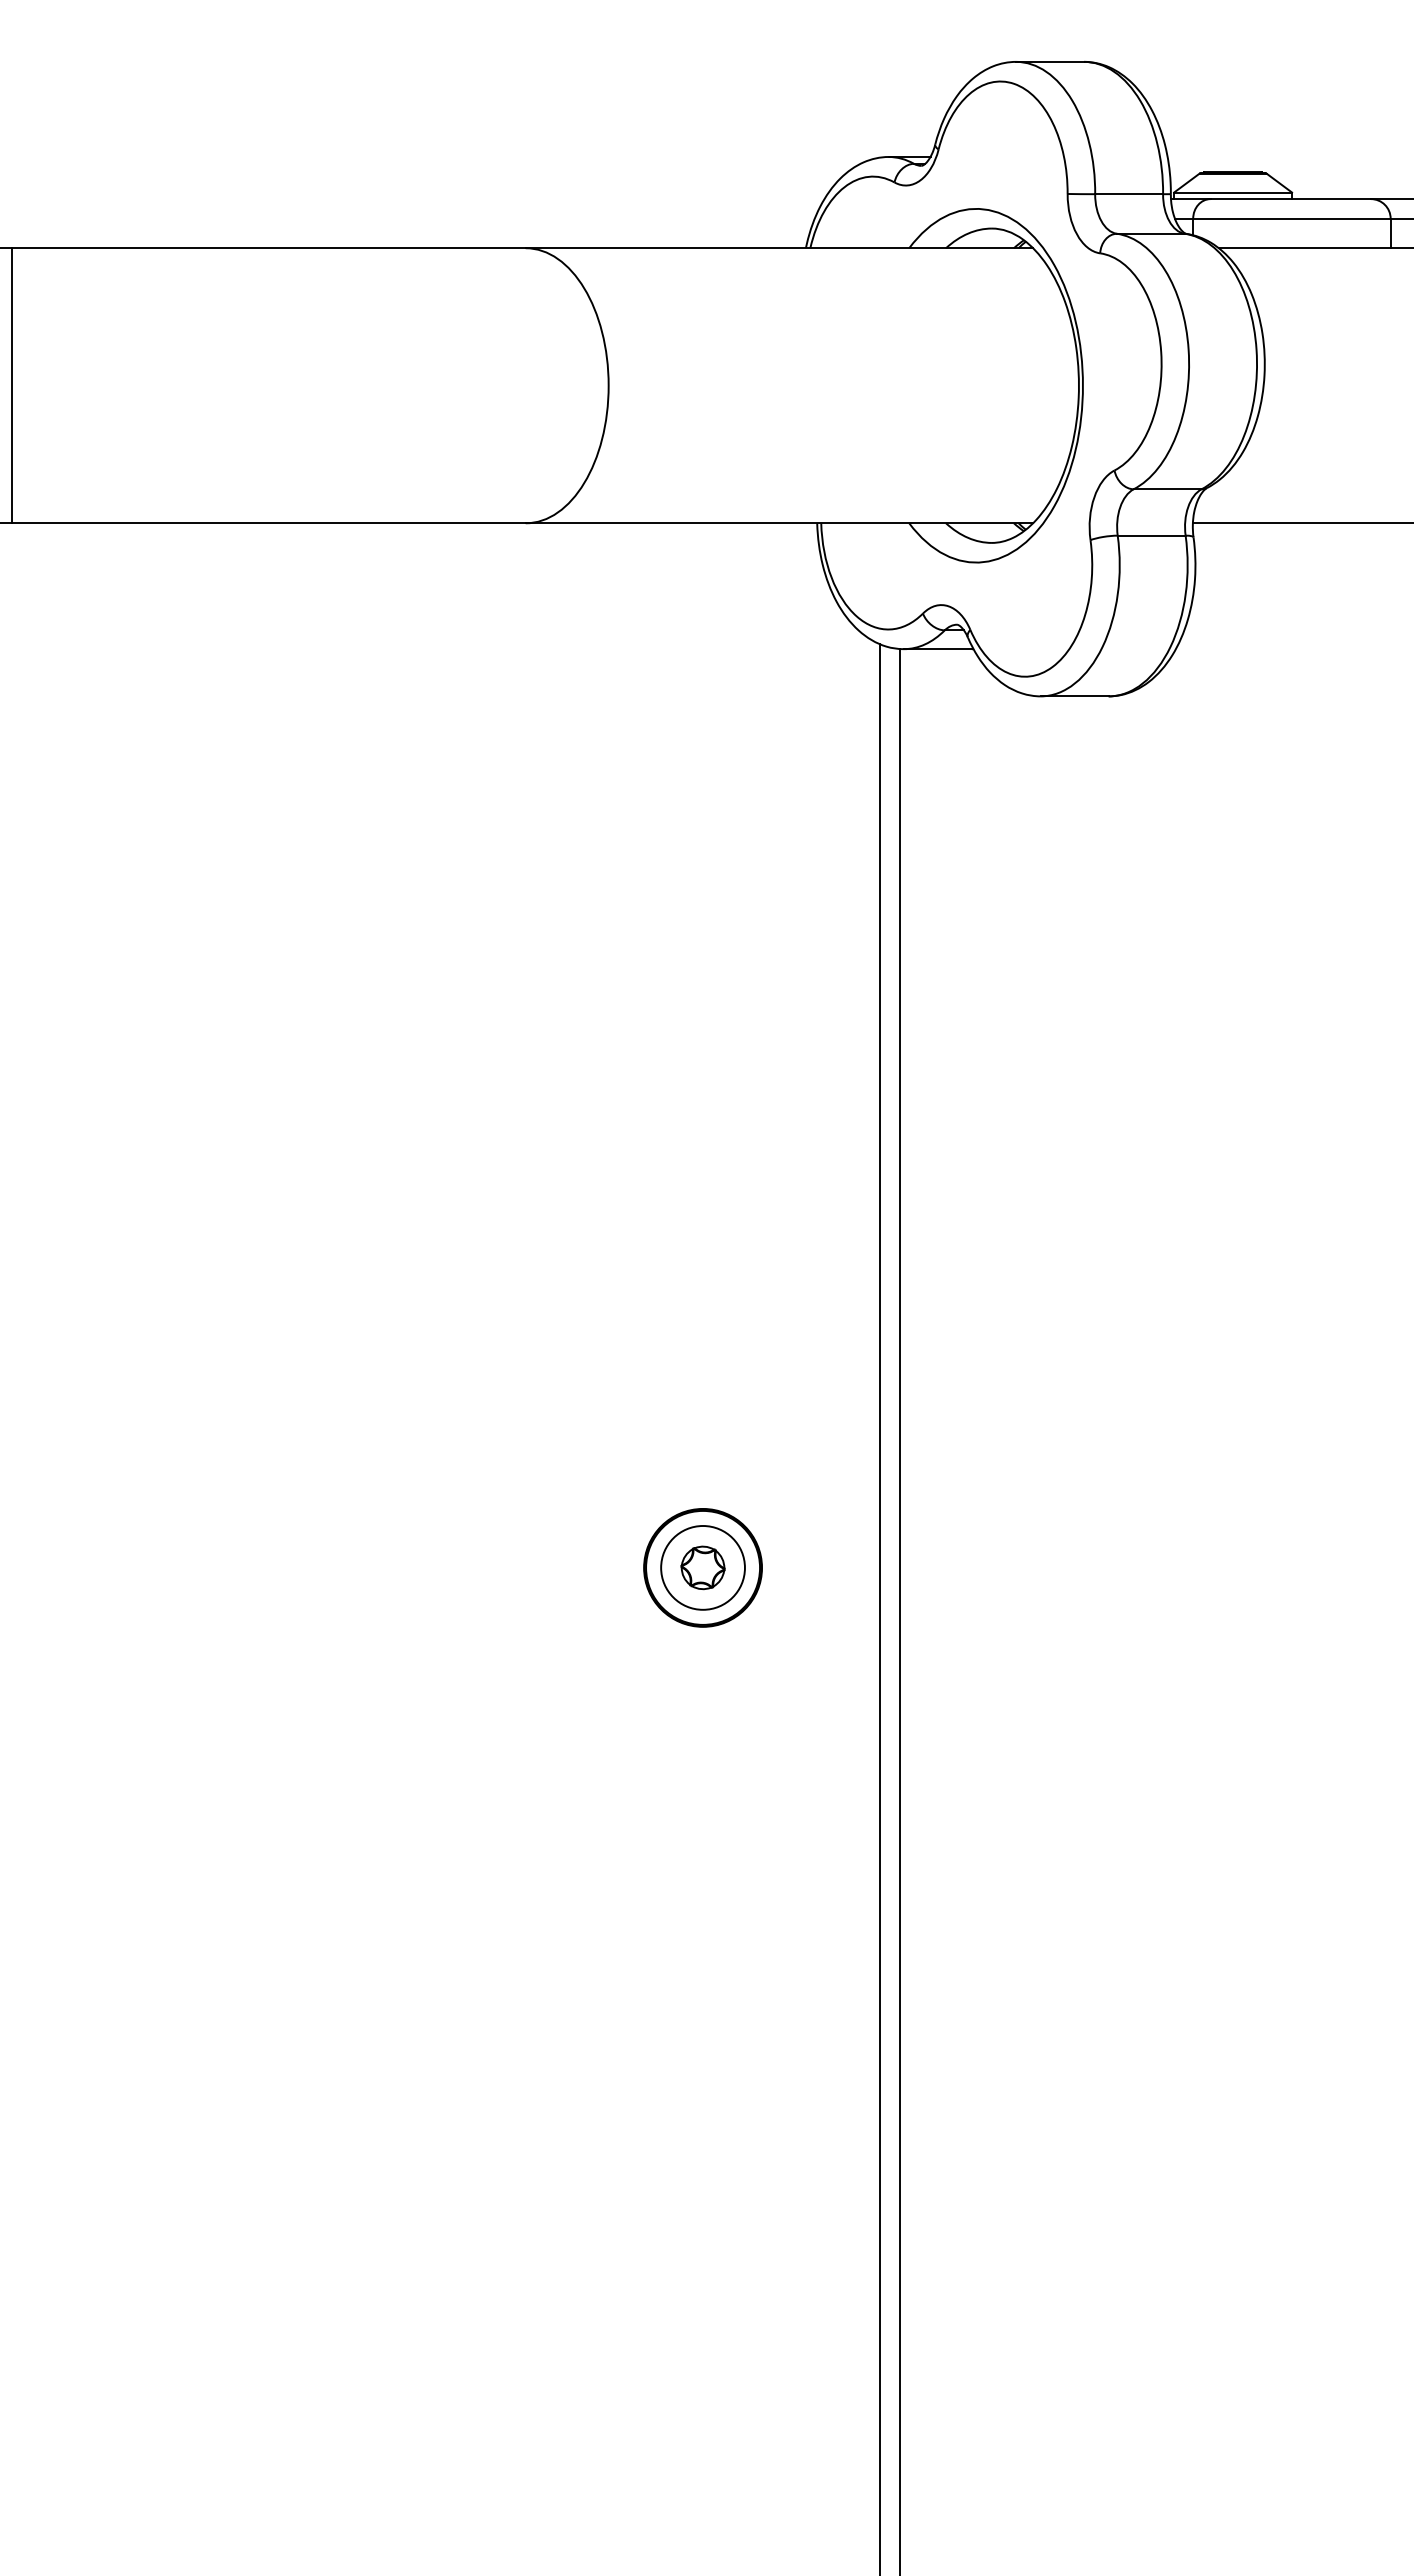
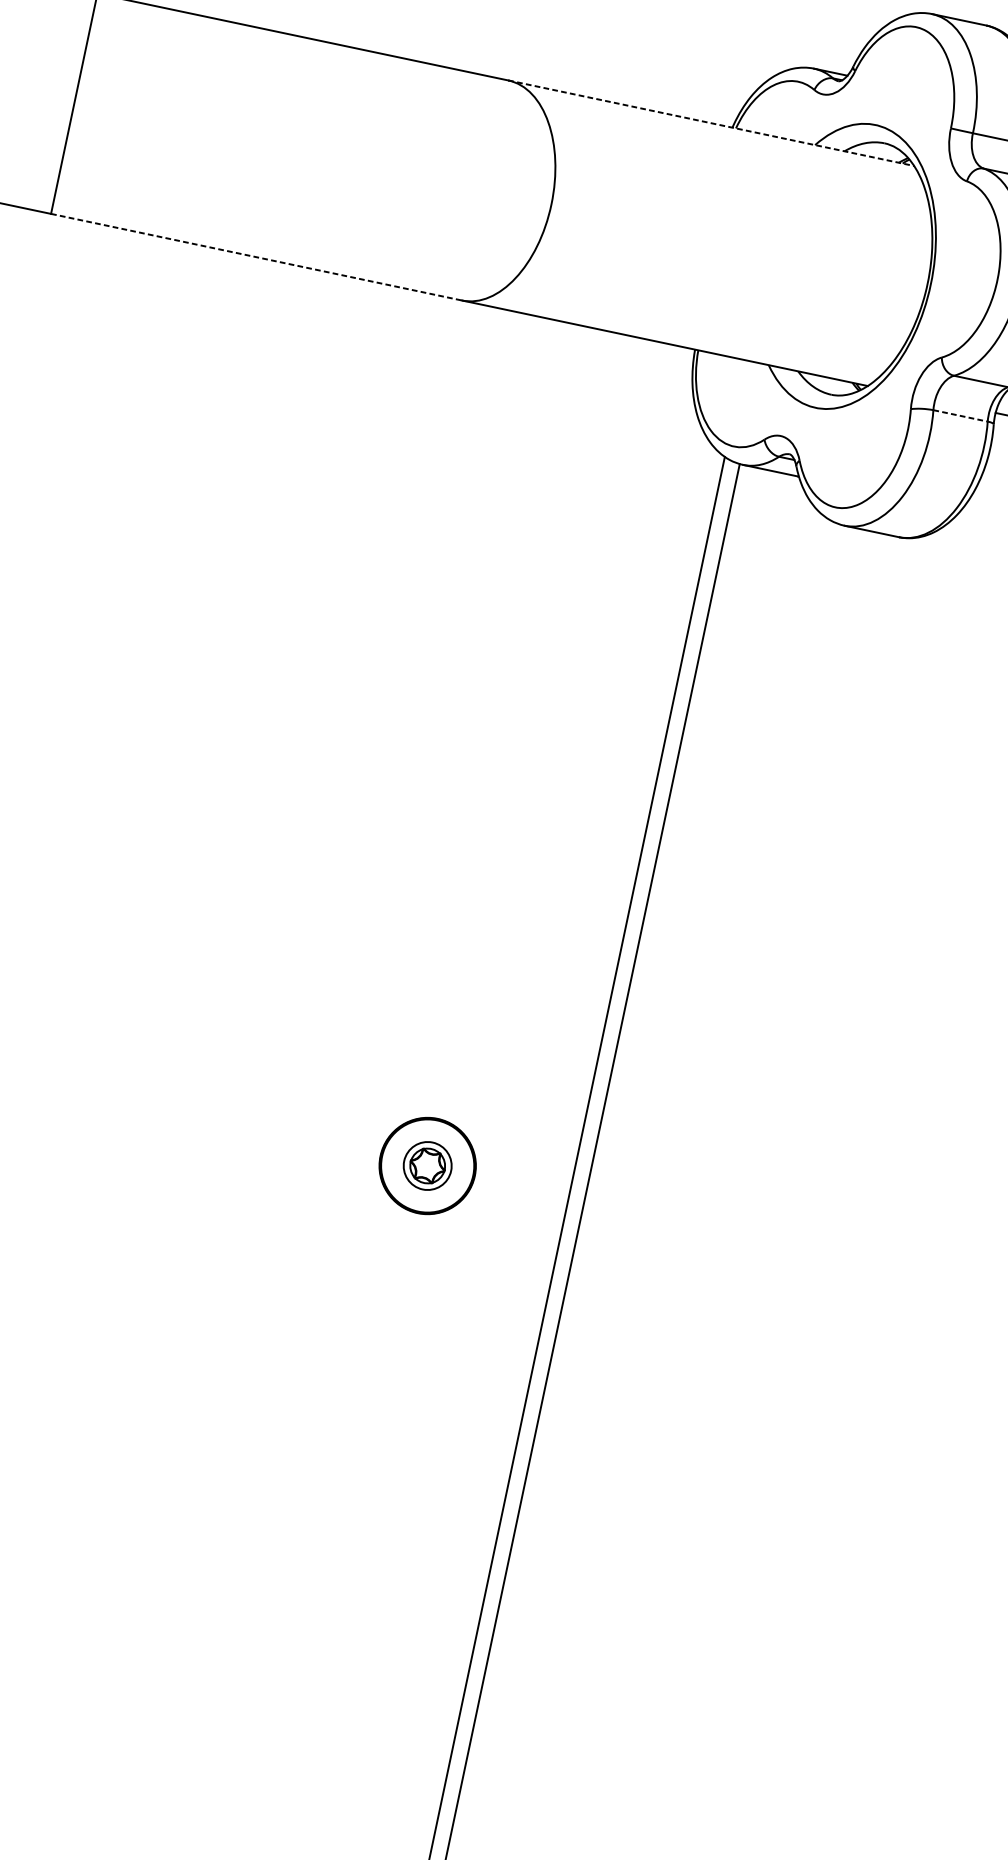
line: (779, 248) -> (711, 123), solid -> dashed
line: (268, 523) -> (256, 257), solid -> dashed
line: (1151, 535) -> (960, 415), solid -> dashed
circle: (702, 1567) -> (427, 1165), size x0.7

